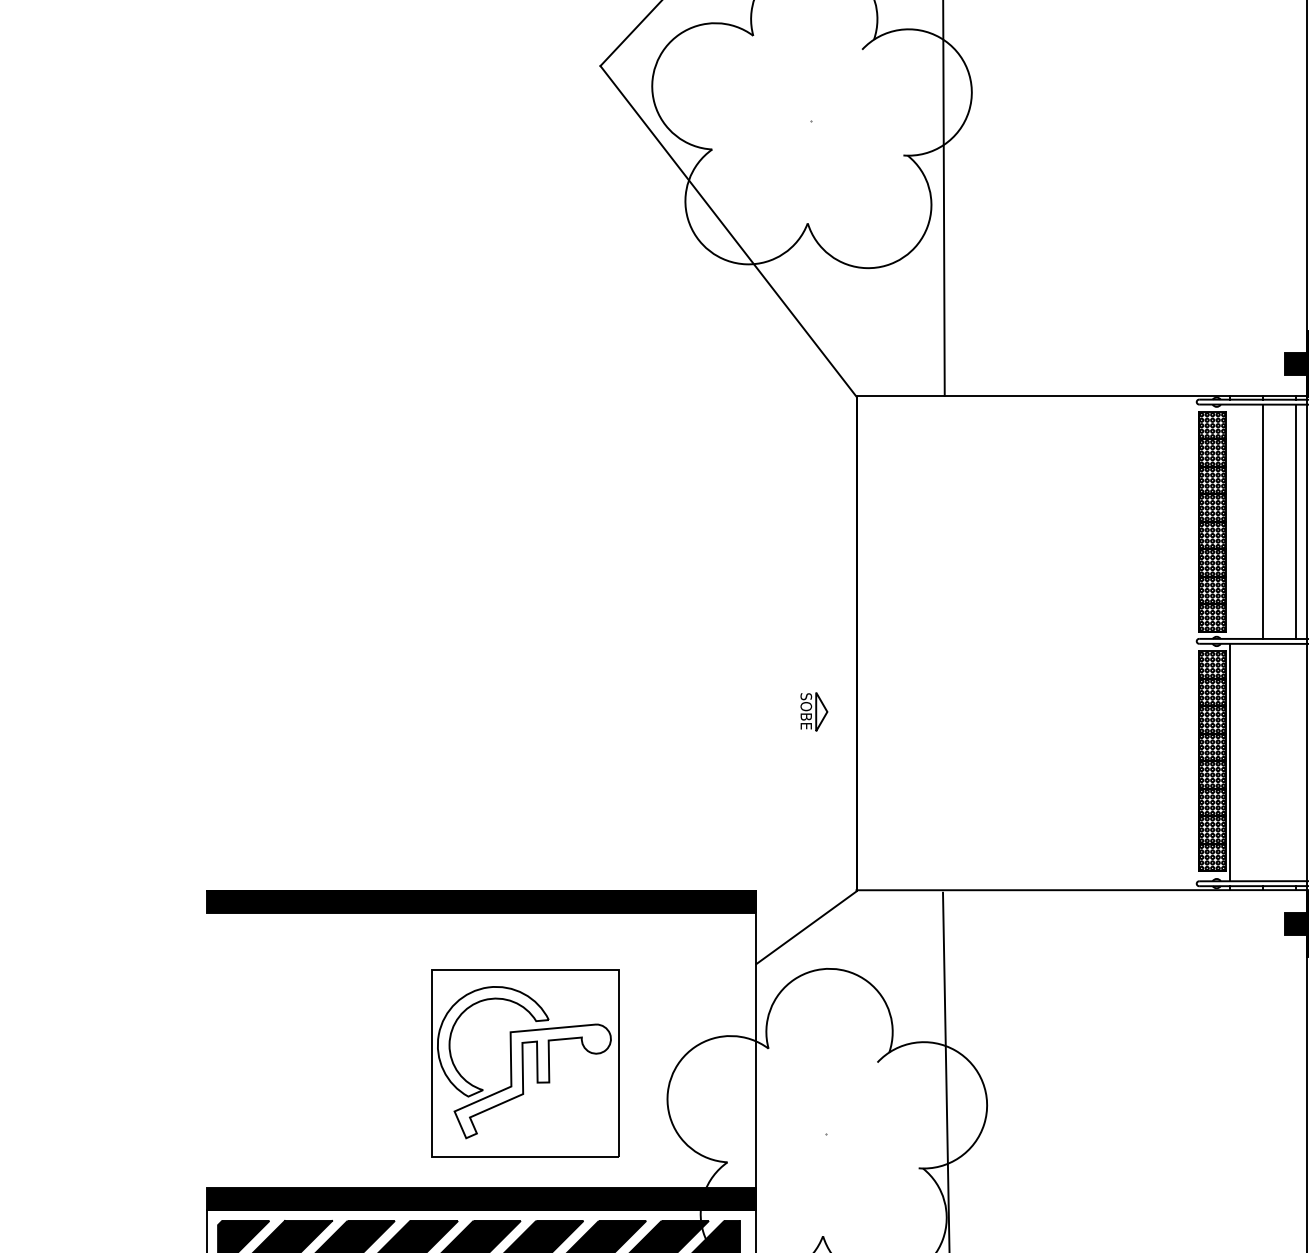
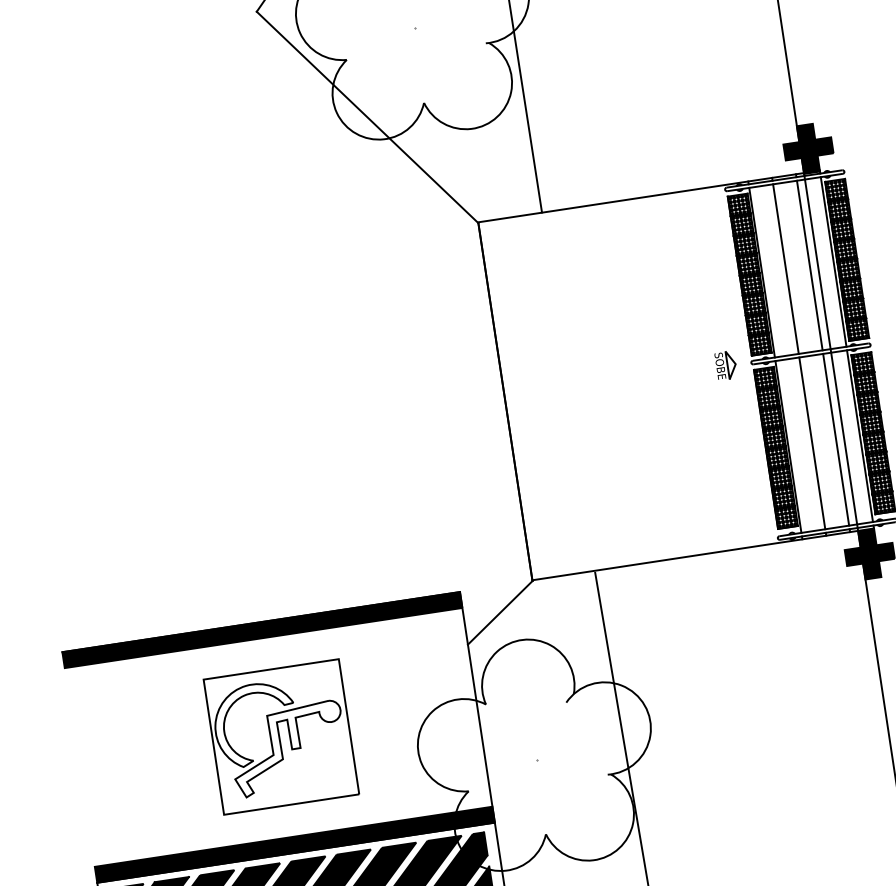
line: (1229, 521) -> (761, 272), added
part: (814, 711) -> (726, 365), moved
line: (1262, 762) -> (812, 443), added
line: (1295, 762) -> (836, 439), added
part: (525, 1063) -> (281, 736), moved

